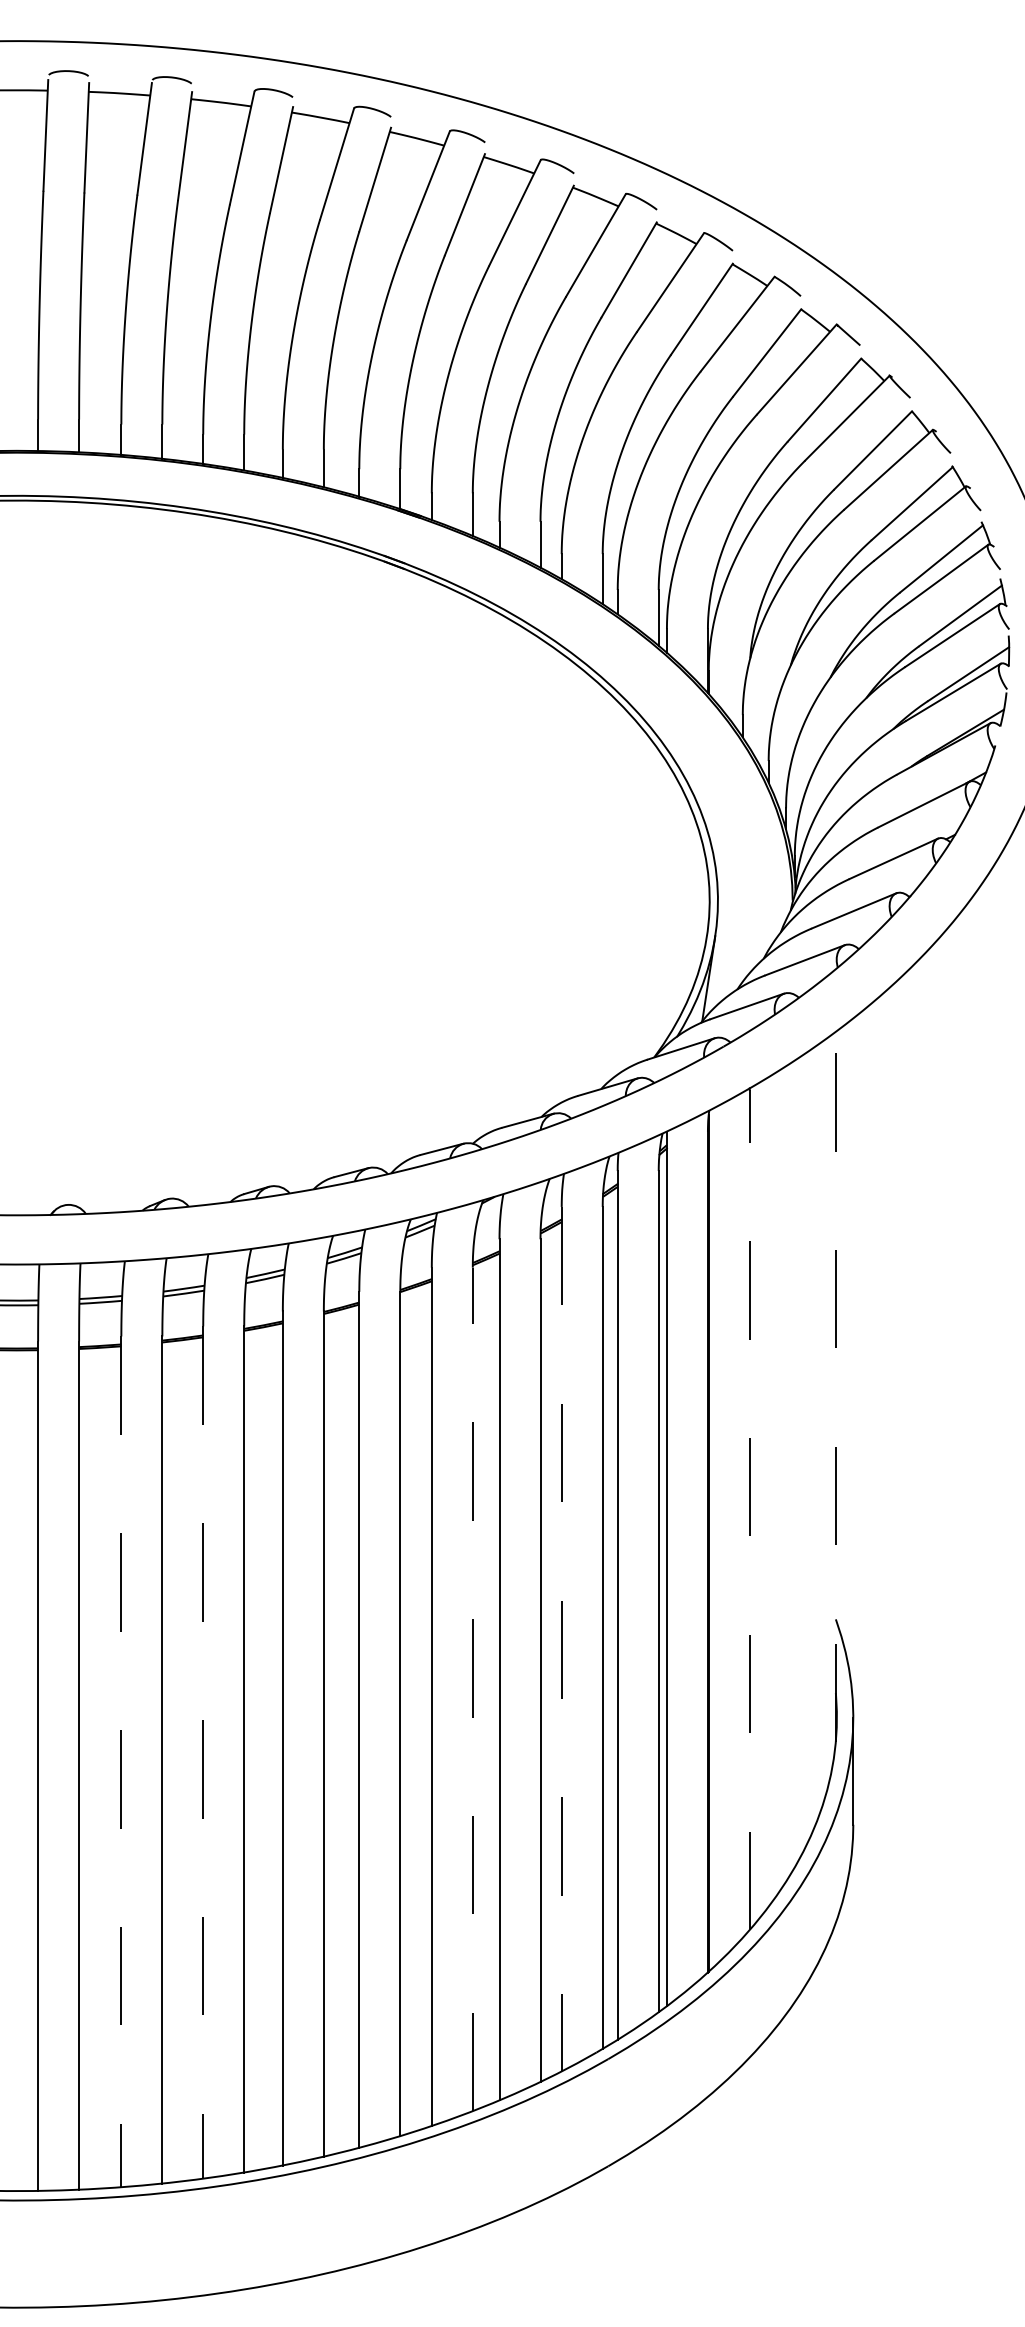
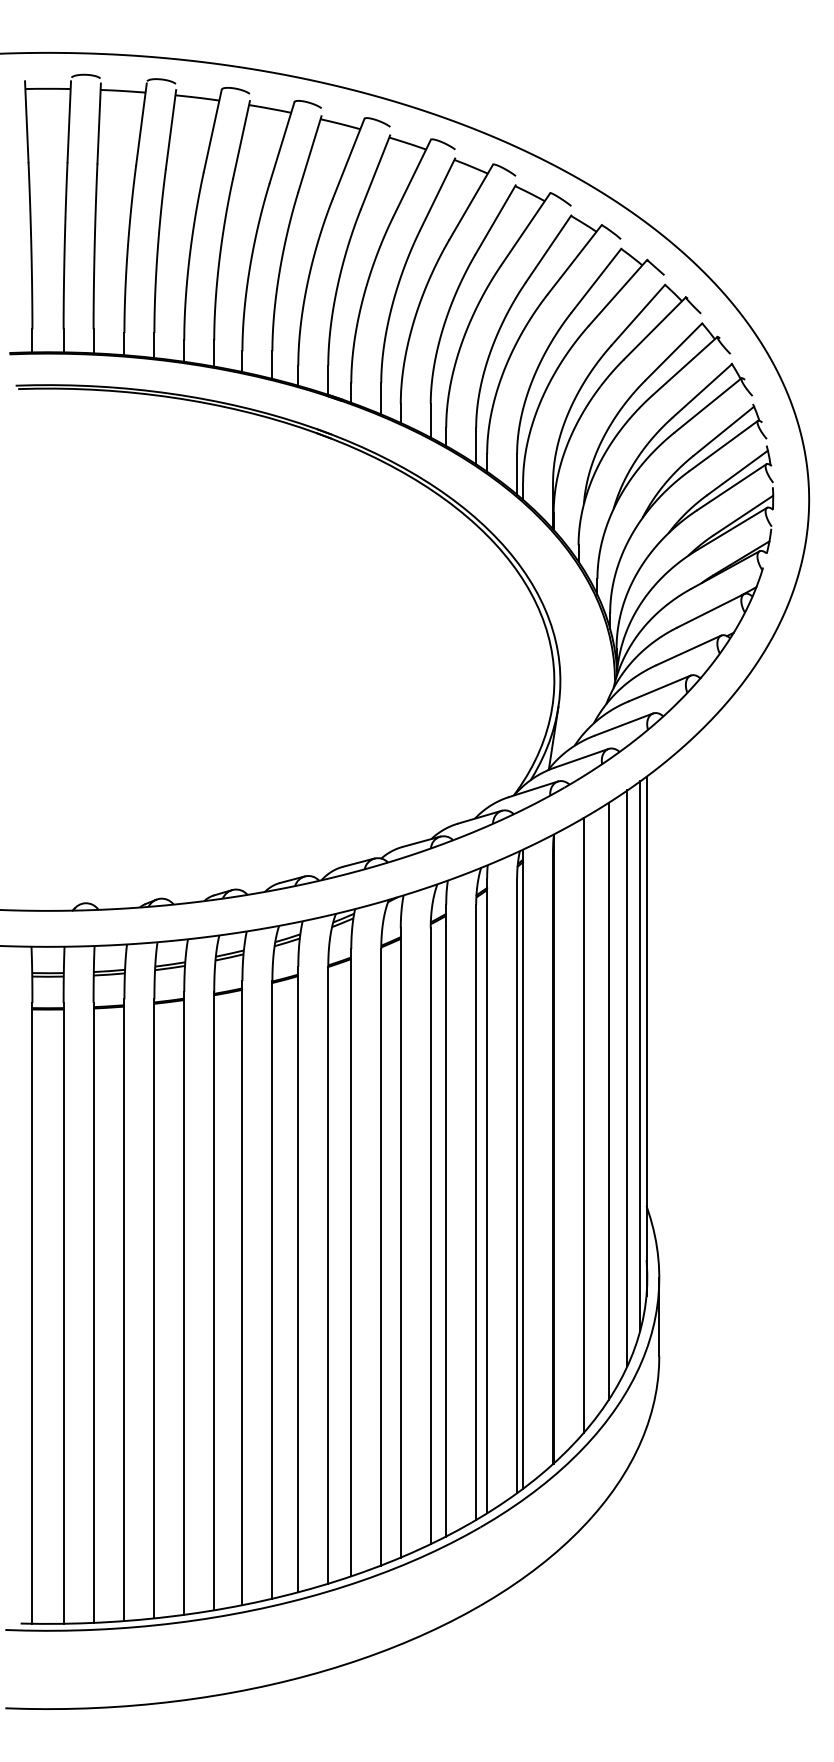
line: (835, 1387) -> (646, 1036), dashed -> solid
line: (827, 1414) -> (640, 1056), added
line: (809, 1444) -> (627, 1078), added
line: (783, 1476) -> (608, 1101), added
line: (749, 1510) -> (583, 1126), dashed -> solid
line: (562, 1639) -> (446, 1220), dashed -> solid
line: (473, 1688) -> (381, 1256), dashed -> solid
line: (203, 1752) -> (184, 1303), dashed -> solid
line: (121, 1762) -> (124, 1310), dashed -> solid

